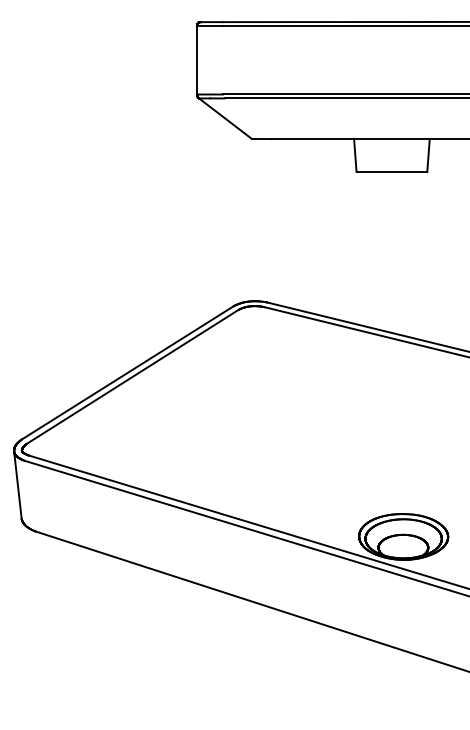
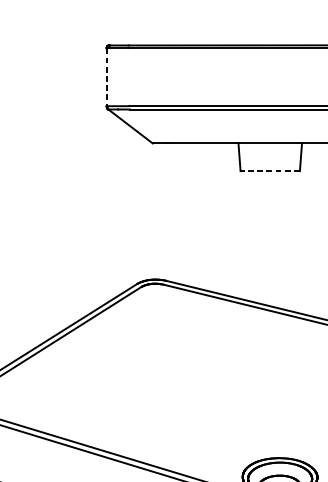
line: (197, 60) -> (107, 77), solid -> dashed
line: (391, 171) -> (269, 170), solid -> dashed

